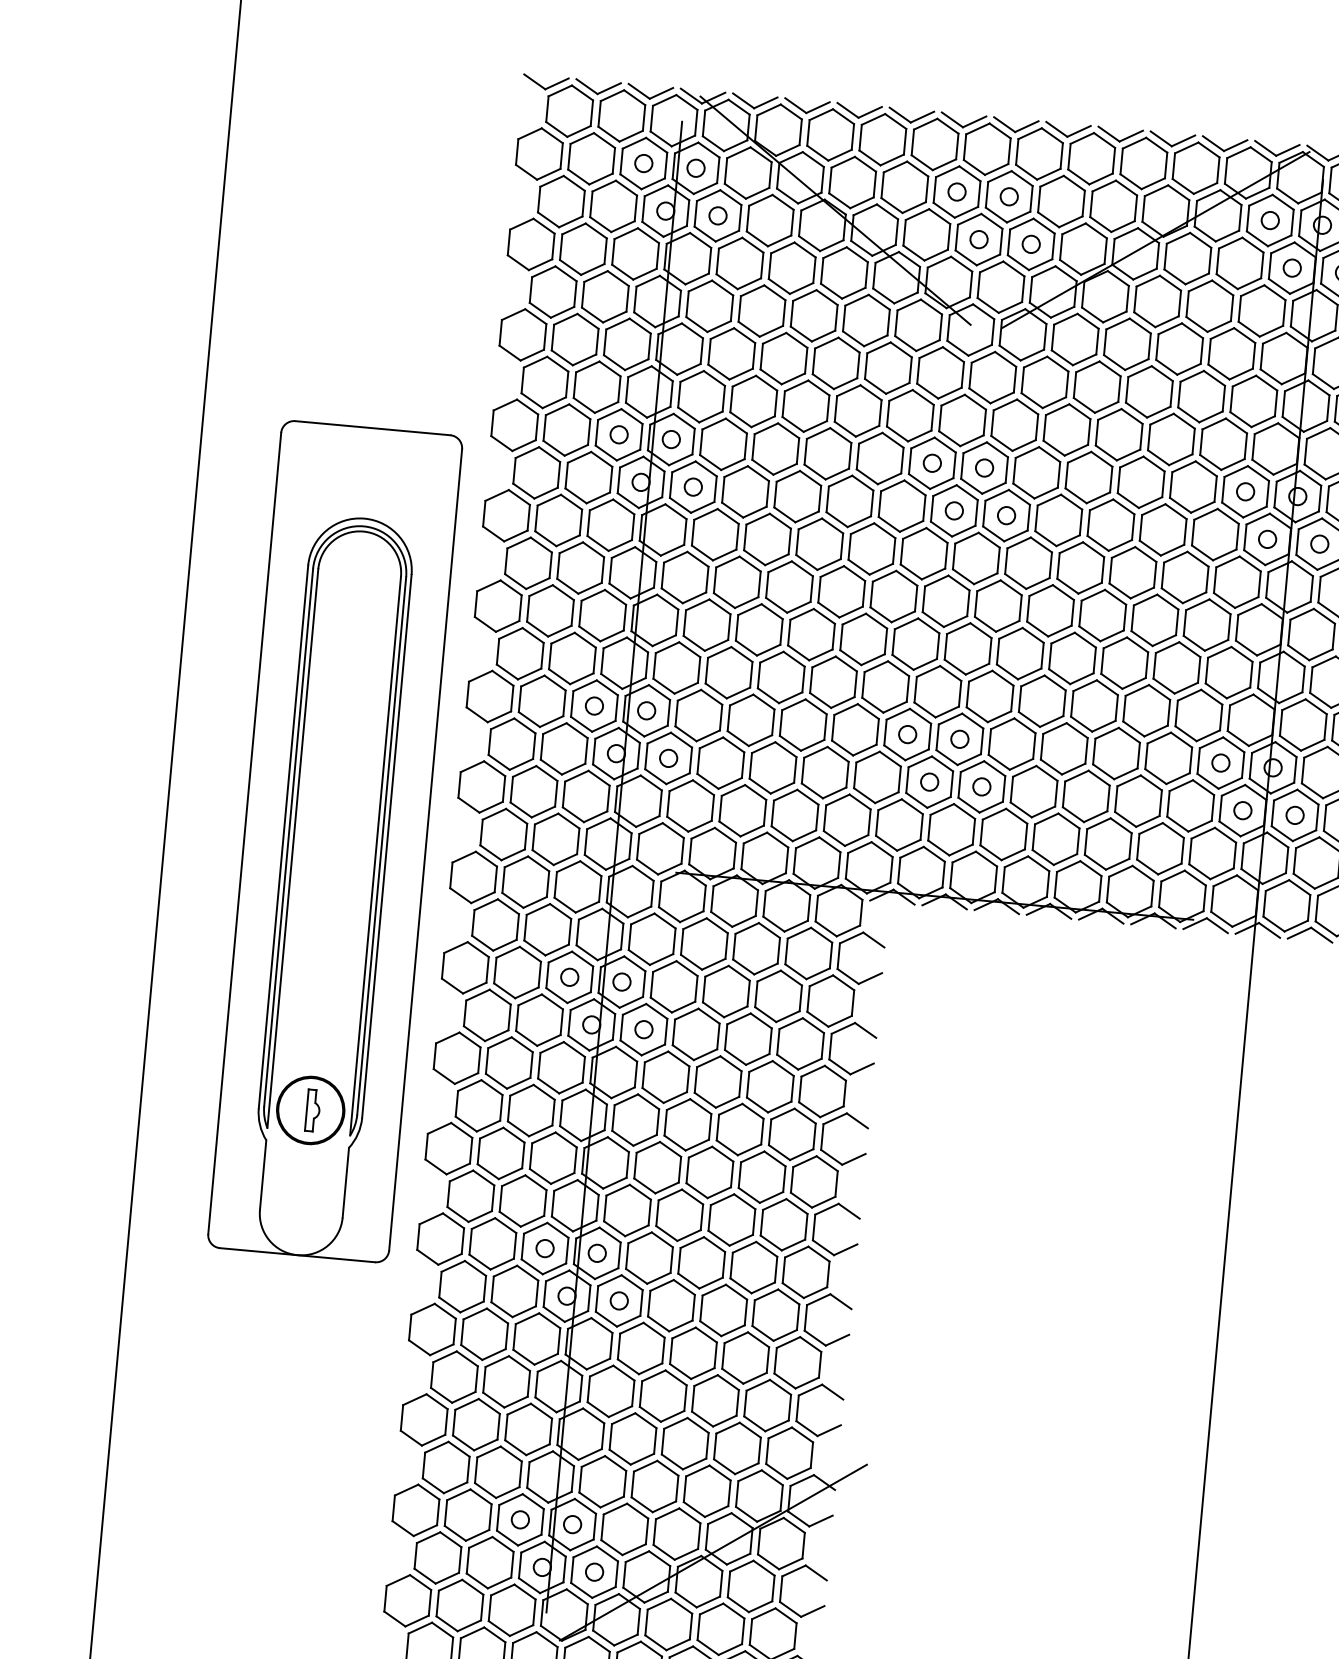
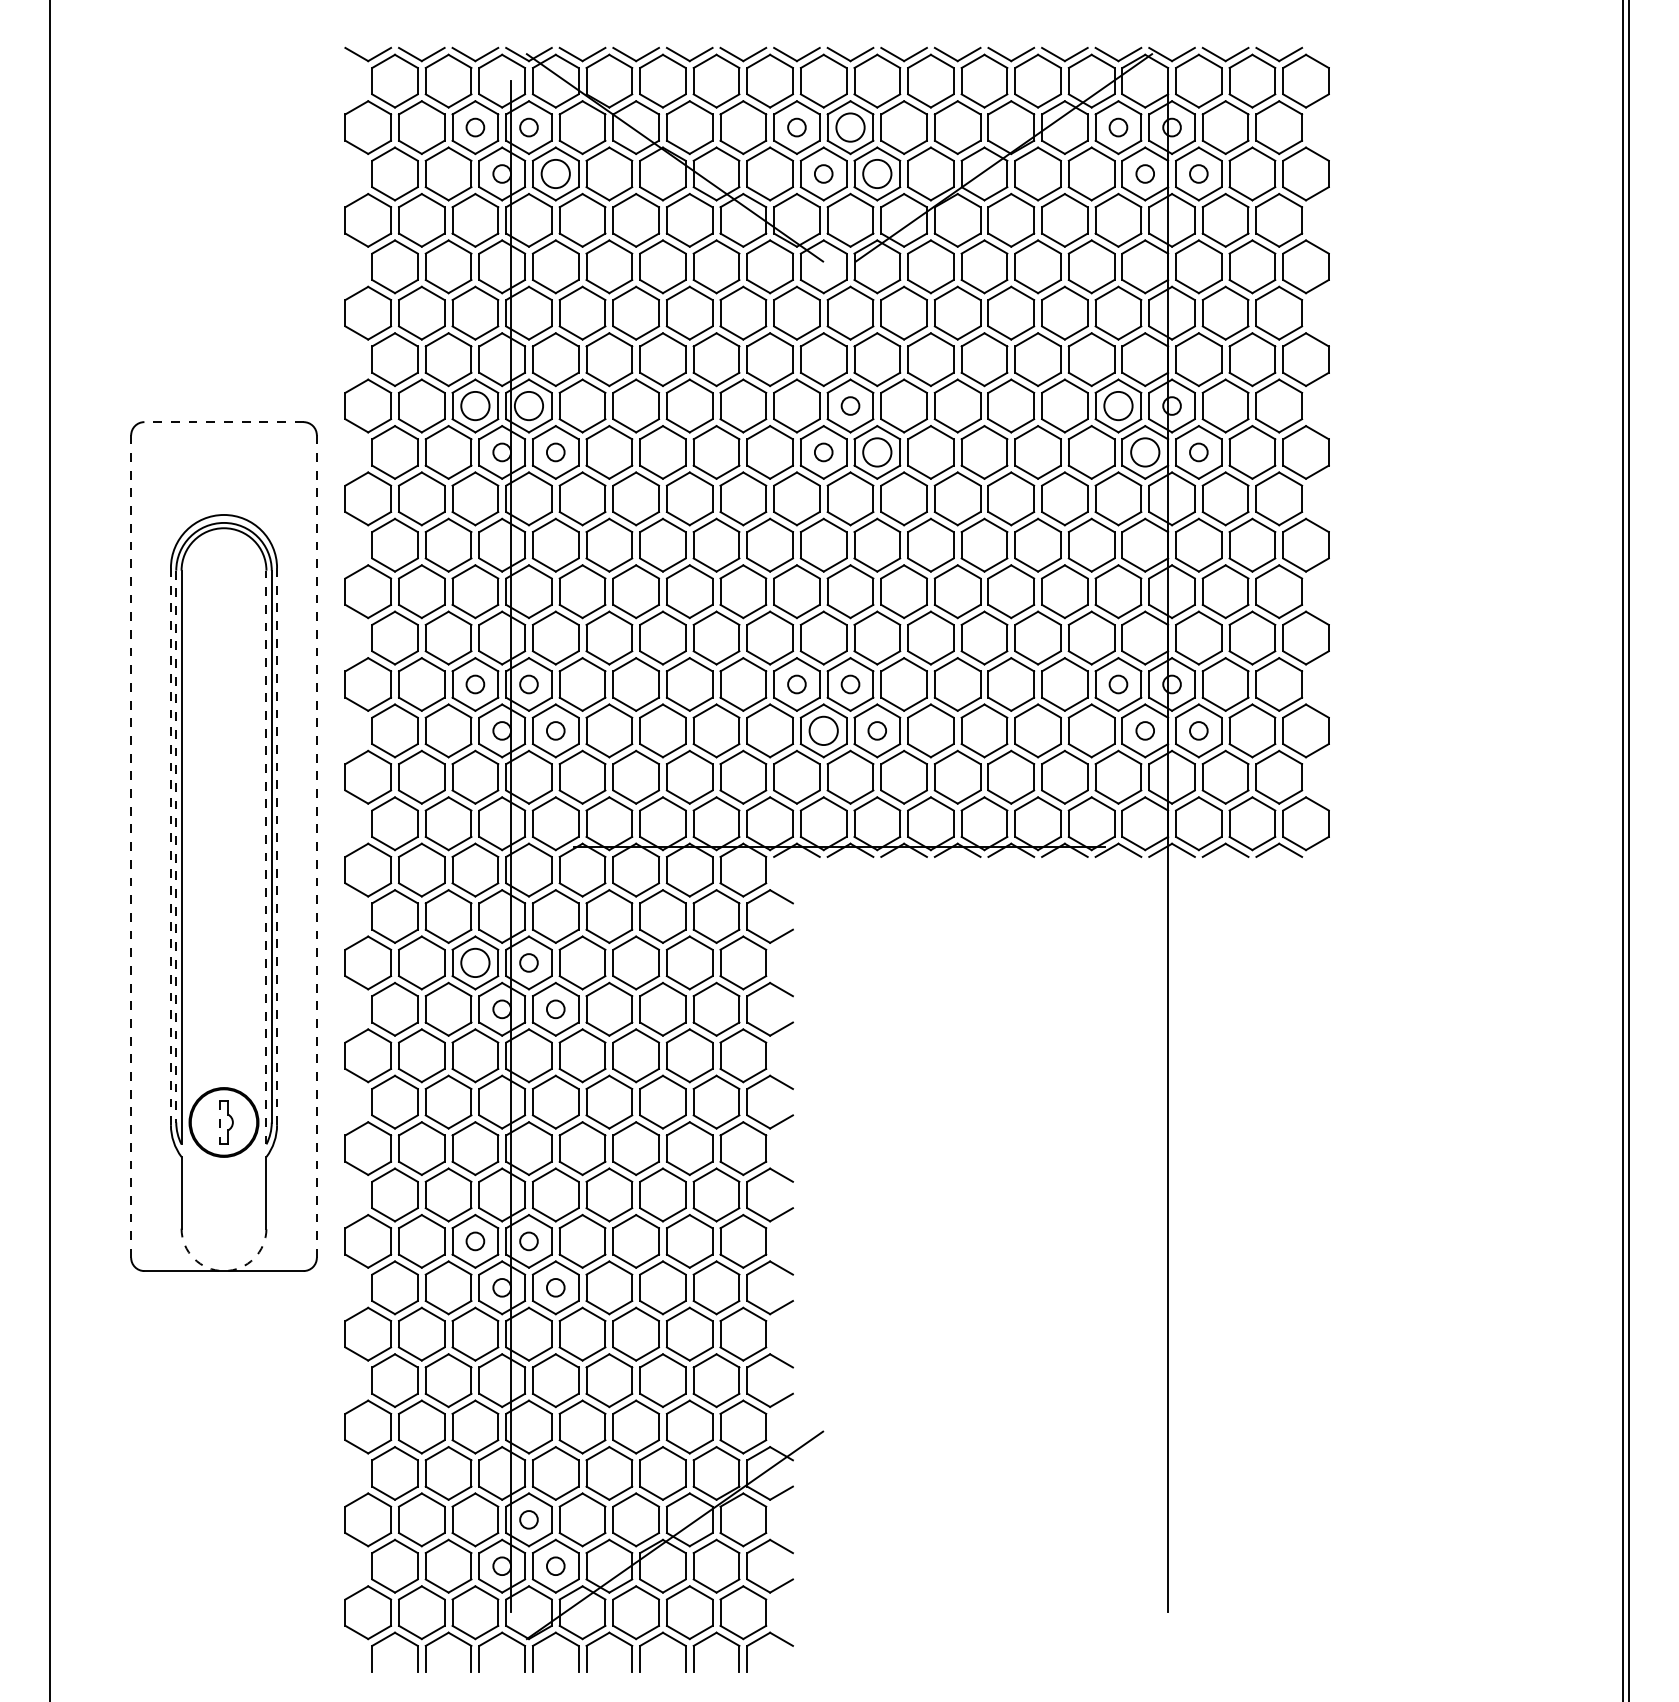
circle: (1009, 196) -> (850, 127), size x1.6
circle: (717, 215) -> (555, 173), size x1.6
circle: (1031, 243) -> (877, 173), size x1.6
line: (373, 428) -> (224, 422), solid -> dashed
circle: (619, 434) -> (475, 405), size x1.6
circle: (670, 438) -> (528, 405), size x1.6
circle: (931, 462) -> (796, 405), removed
circle: (1245, 491) -> (1118, 405), size x1.6
circle: (1006, 515) -> (877, 452), size x1.6
circle: (1267, 539) -> (1145, 452), size x1.6
circle: (929, 781) -> (823, 730), size x1.6
line: (245, 833) -> (131, 846), solid -> dashed
line: (283, 836) -> (170, 846), solid -> dashed
line: (288, 837) -> (176, 846), solid -> dashed
line: (387, 846) -> (277, 846), solid -> dashed
line: (425, 850) -> (316, 847), solid -> dashed
line: (375, 856) -> (266, 857), solid -> dashed
circle: (569, 976) -> (475, 962), size x1.6
line: (307, 1110) -> (220, 1122), solid -> dashed
arc: (297, 1255) -> (224, 1271), solid -> dashed
circle: (520, 1519) -> (475, 1519), removed

